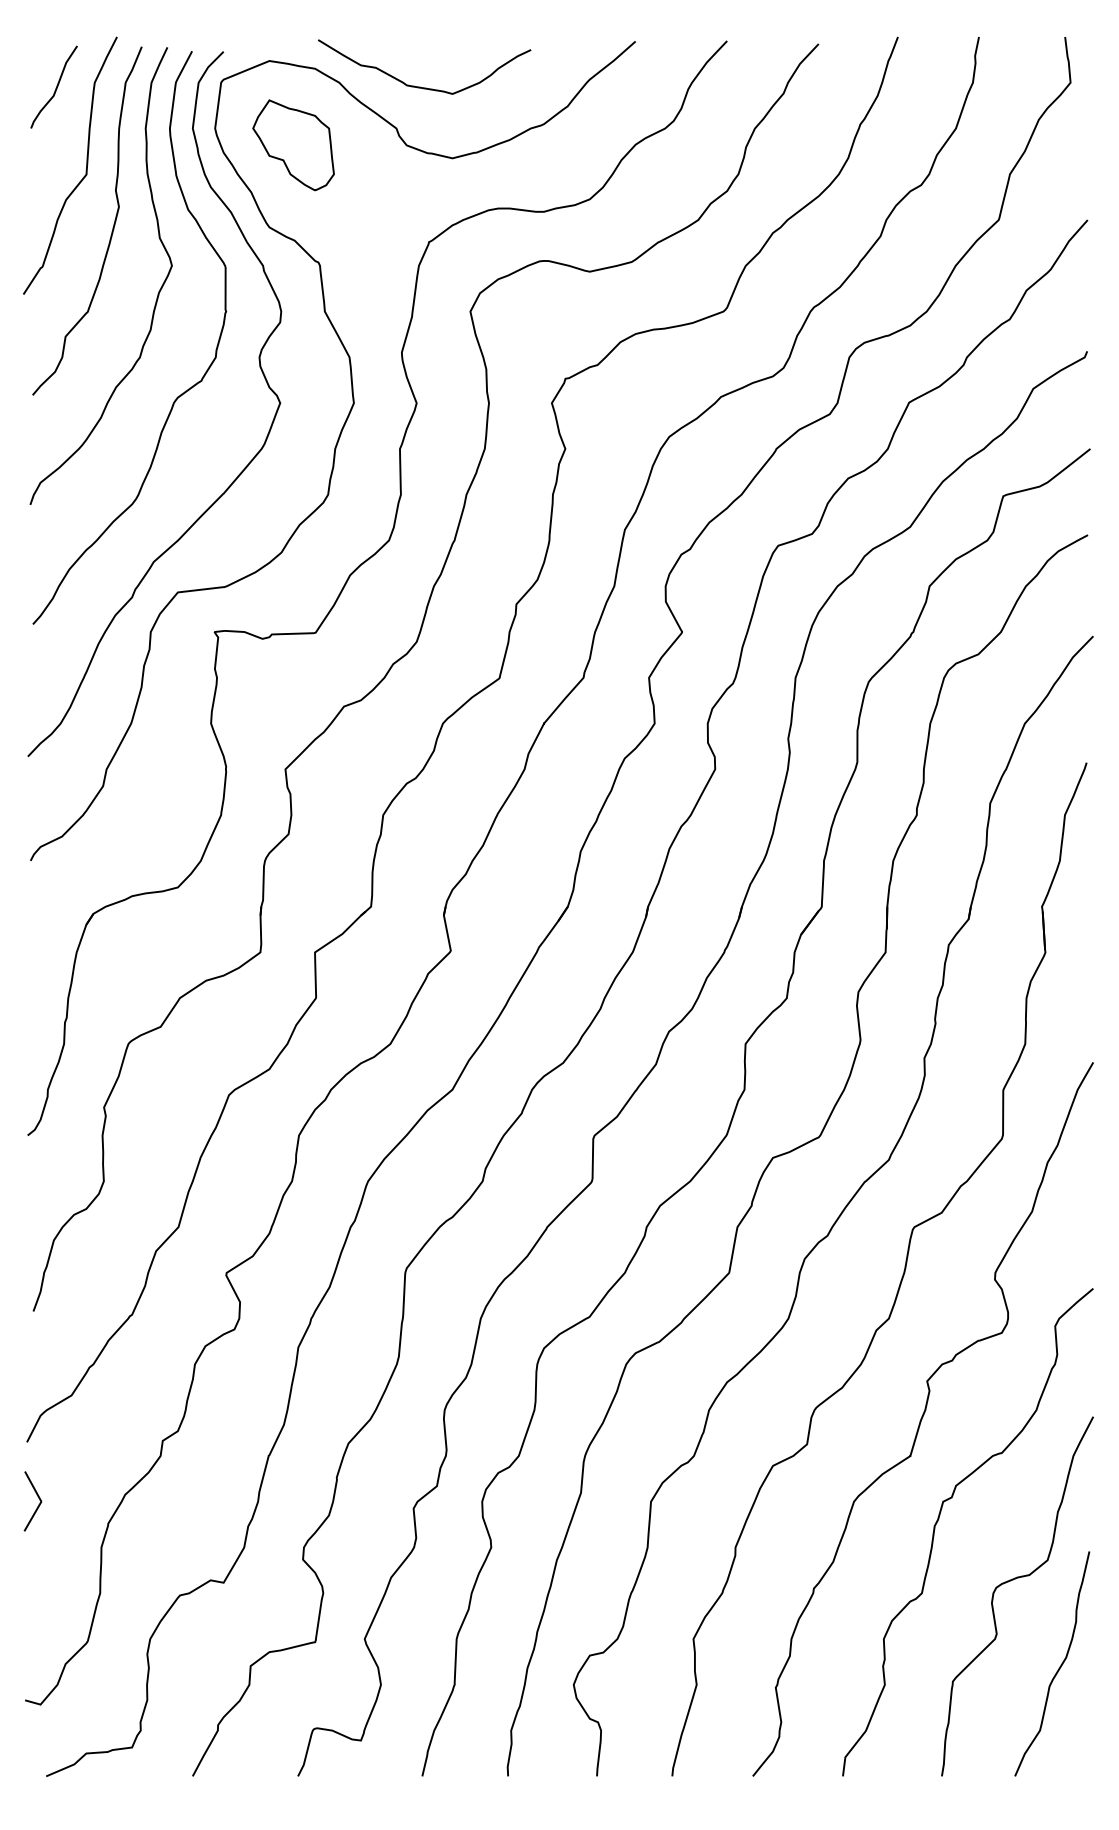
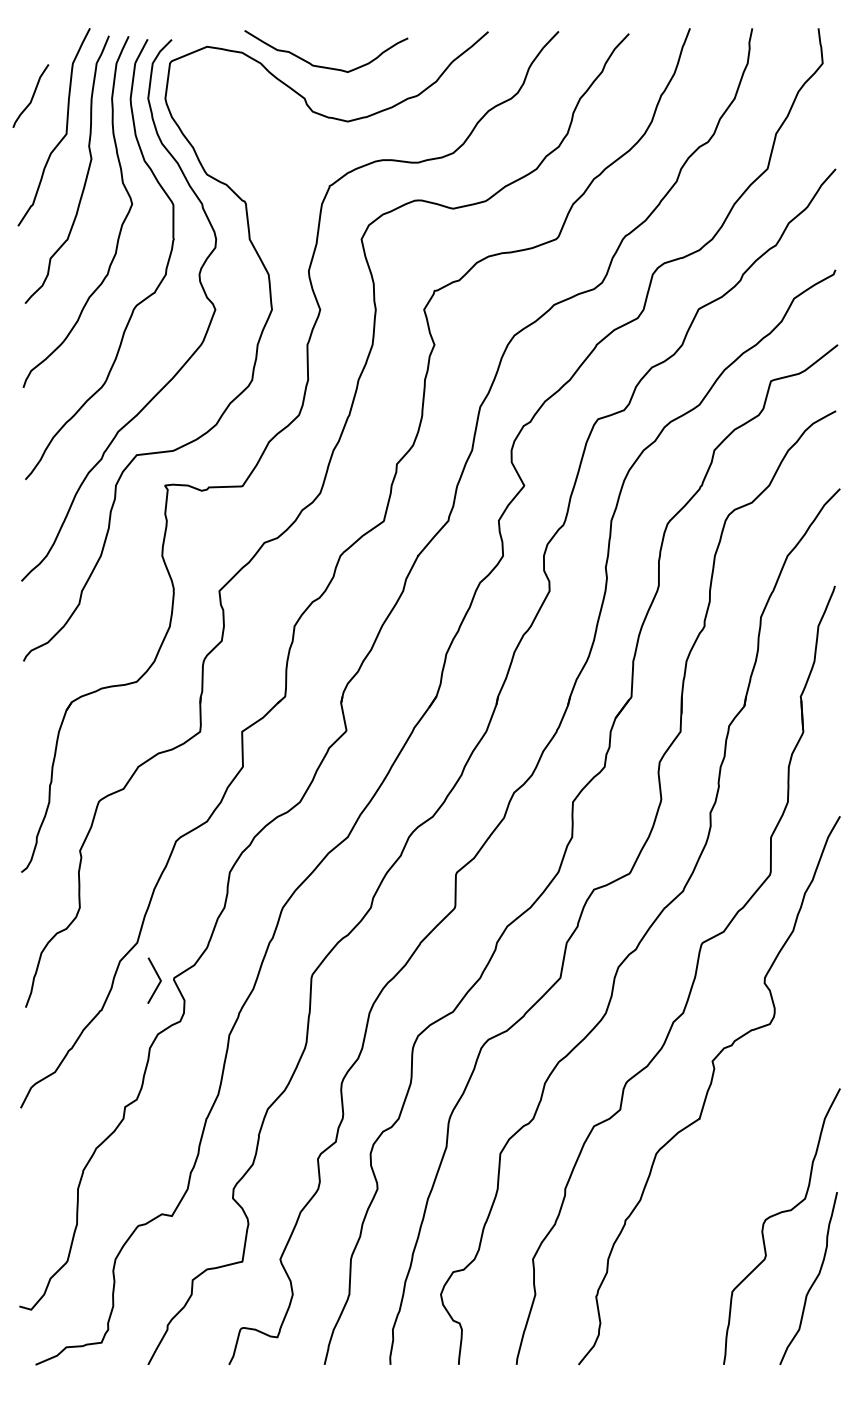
curve: (55, 88) -> (31, 97), moved
part: (293, 145) -> (225, 111), removed
curve: (38, 1498) -> (158, 978), moved
curve: (939, 1519) -> (721, 1167), removed

